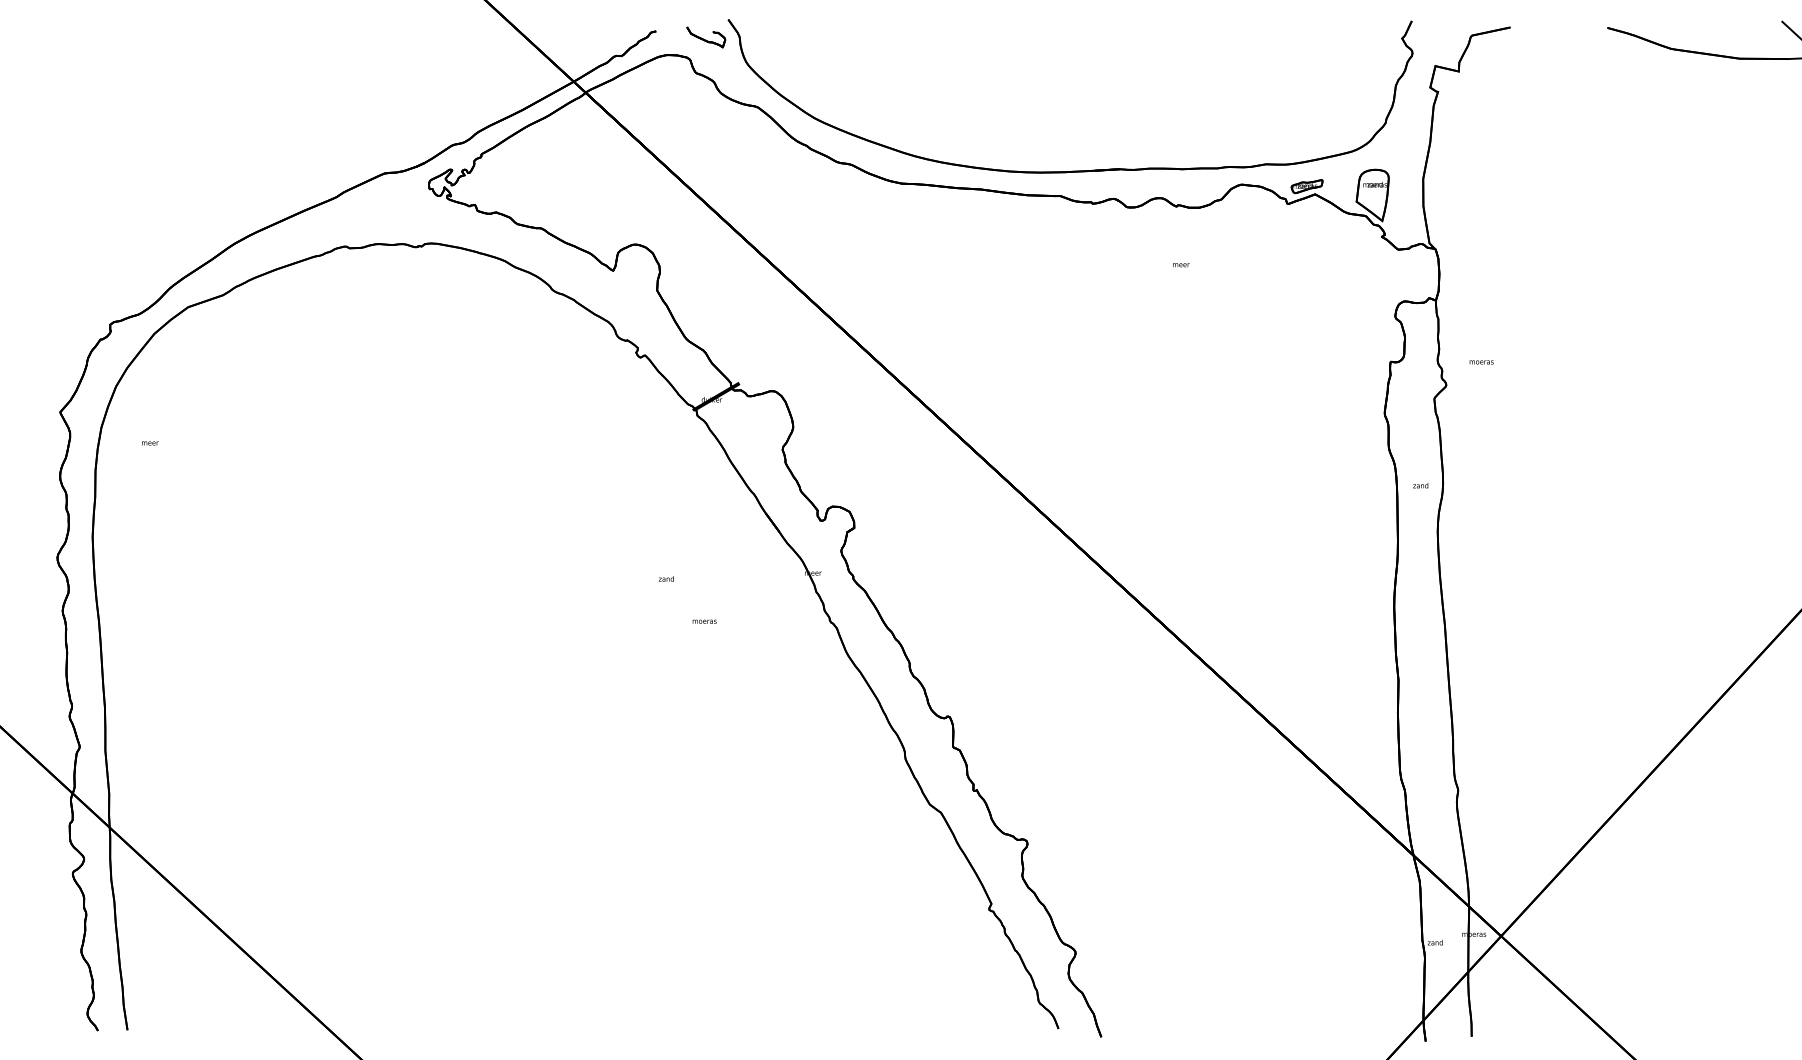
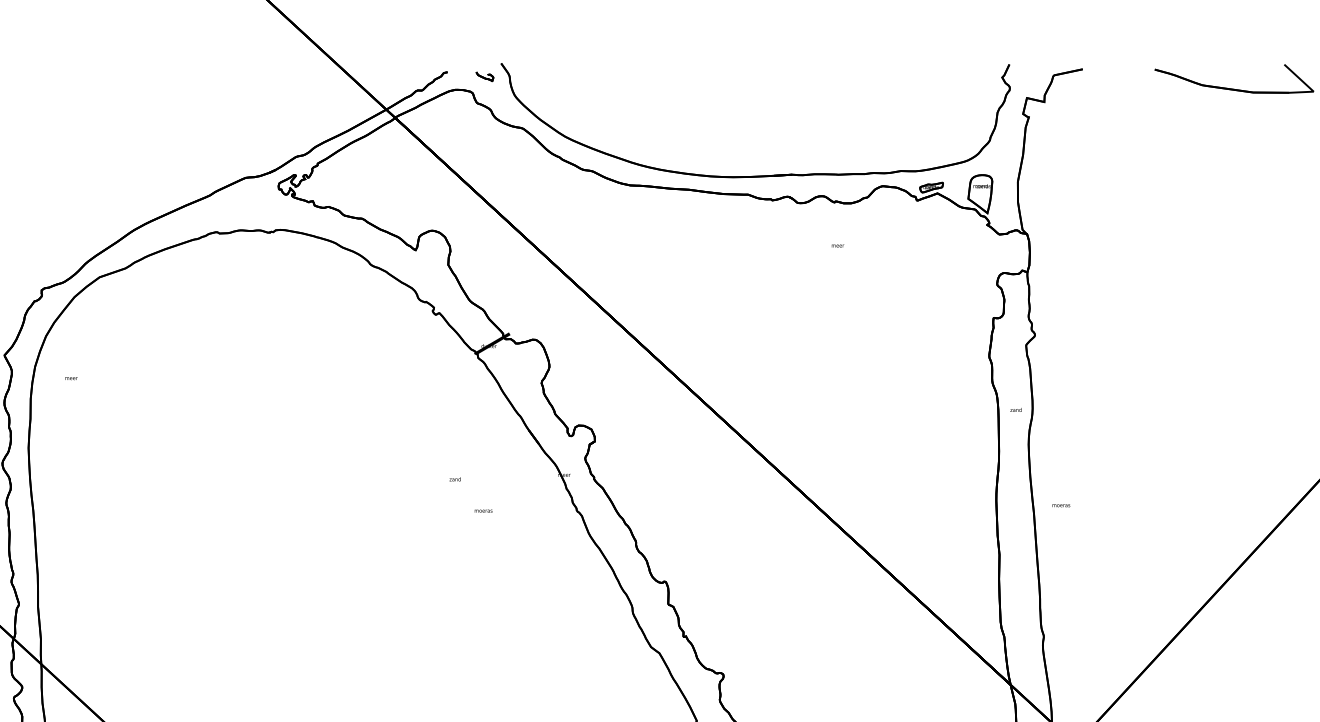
part: (706, 37) -> (485, 76), size x0.6
text: (1481, 362) -> (1061, 505), moved

